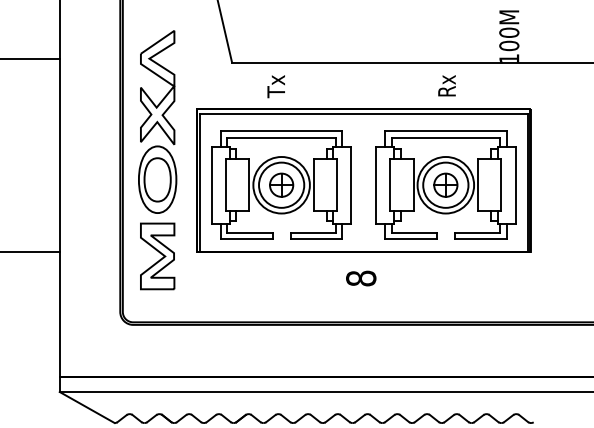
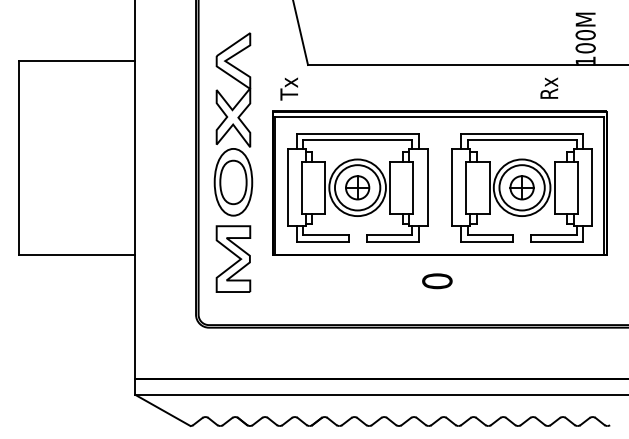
text: (447, 85) -> (549, 87), moved
text: (275, 86) -> (288, 88), moved
text: (361, 278) -> (437, 281), 8 -> 0

